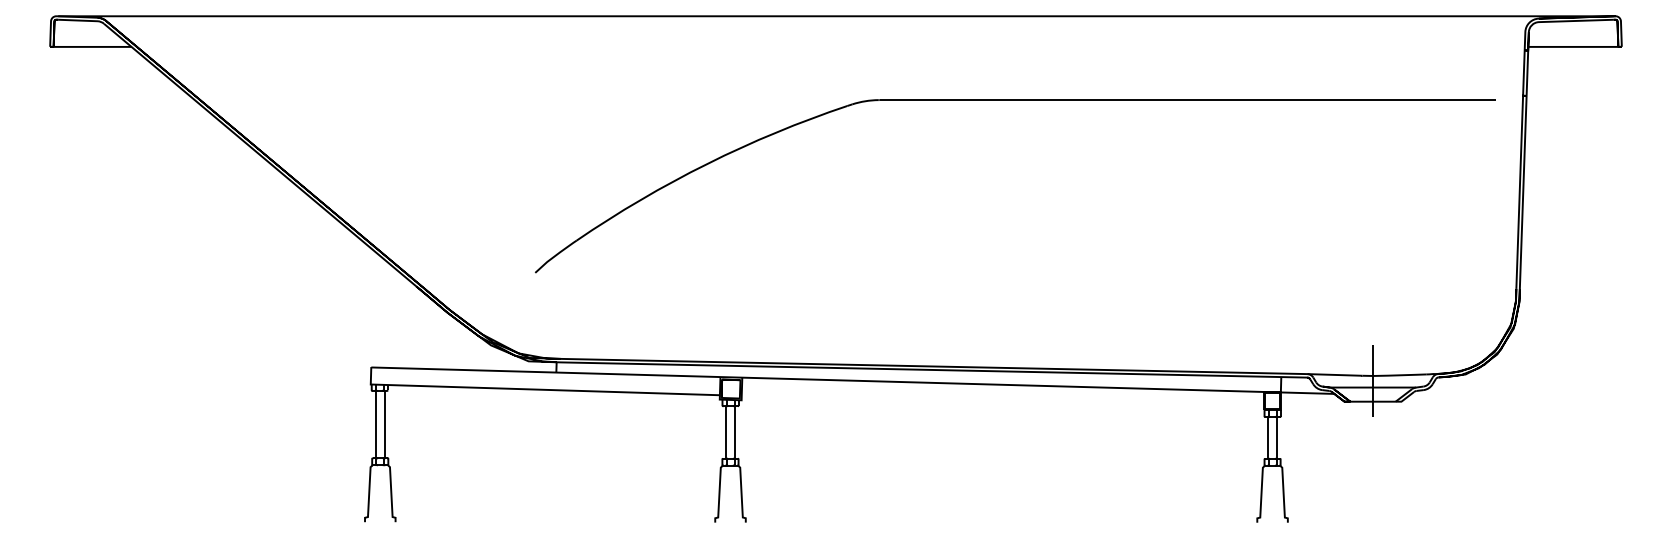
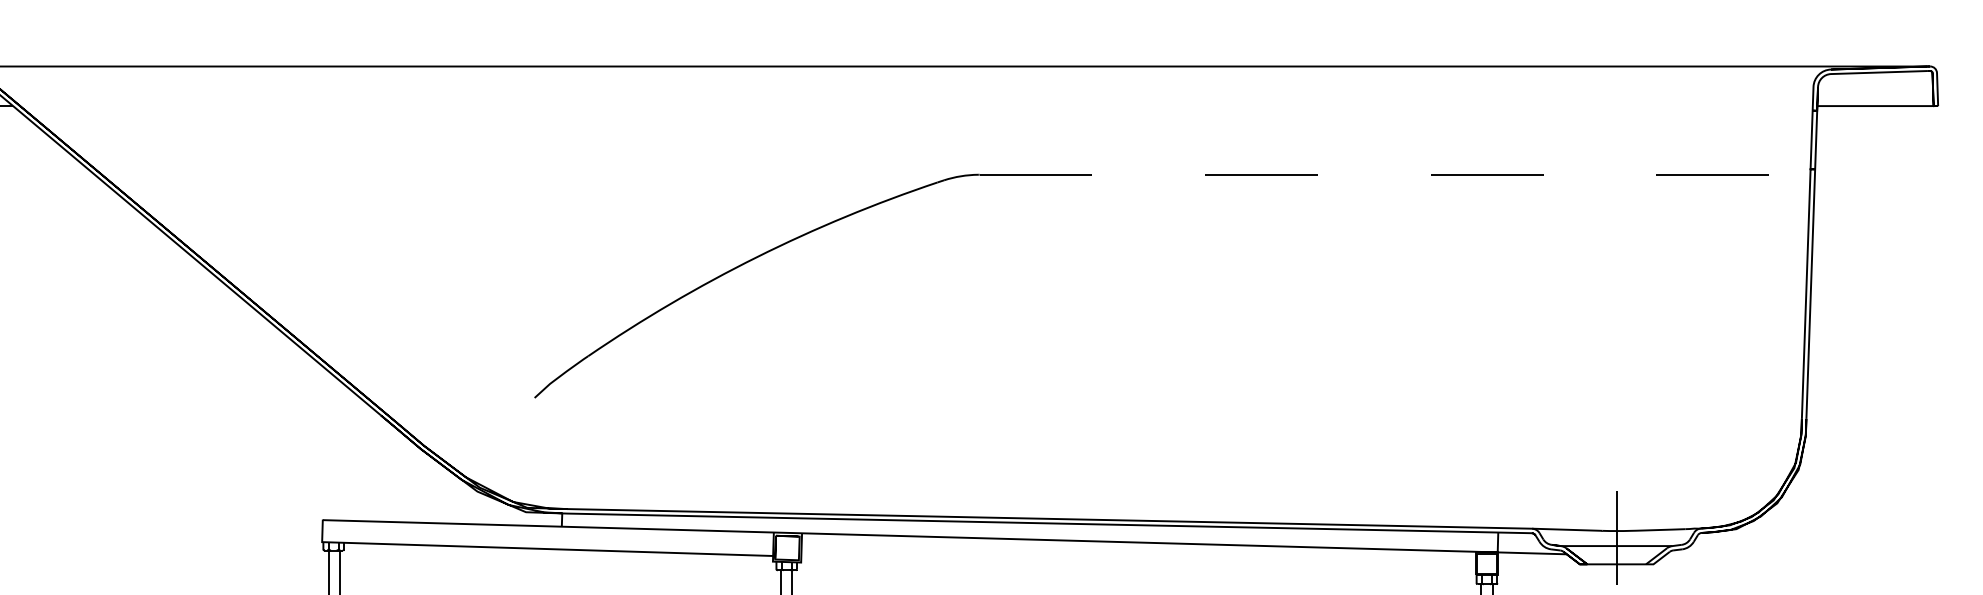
line: (1188, 100) -> (1378, 175), solid -> dashed

